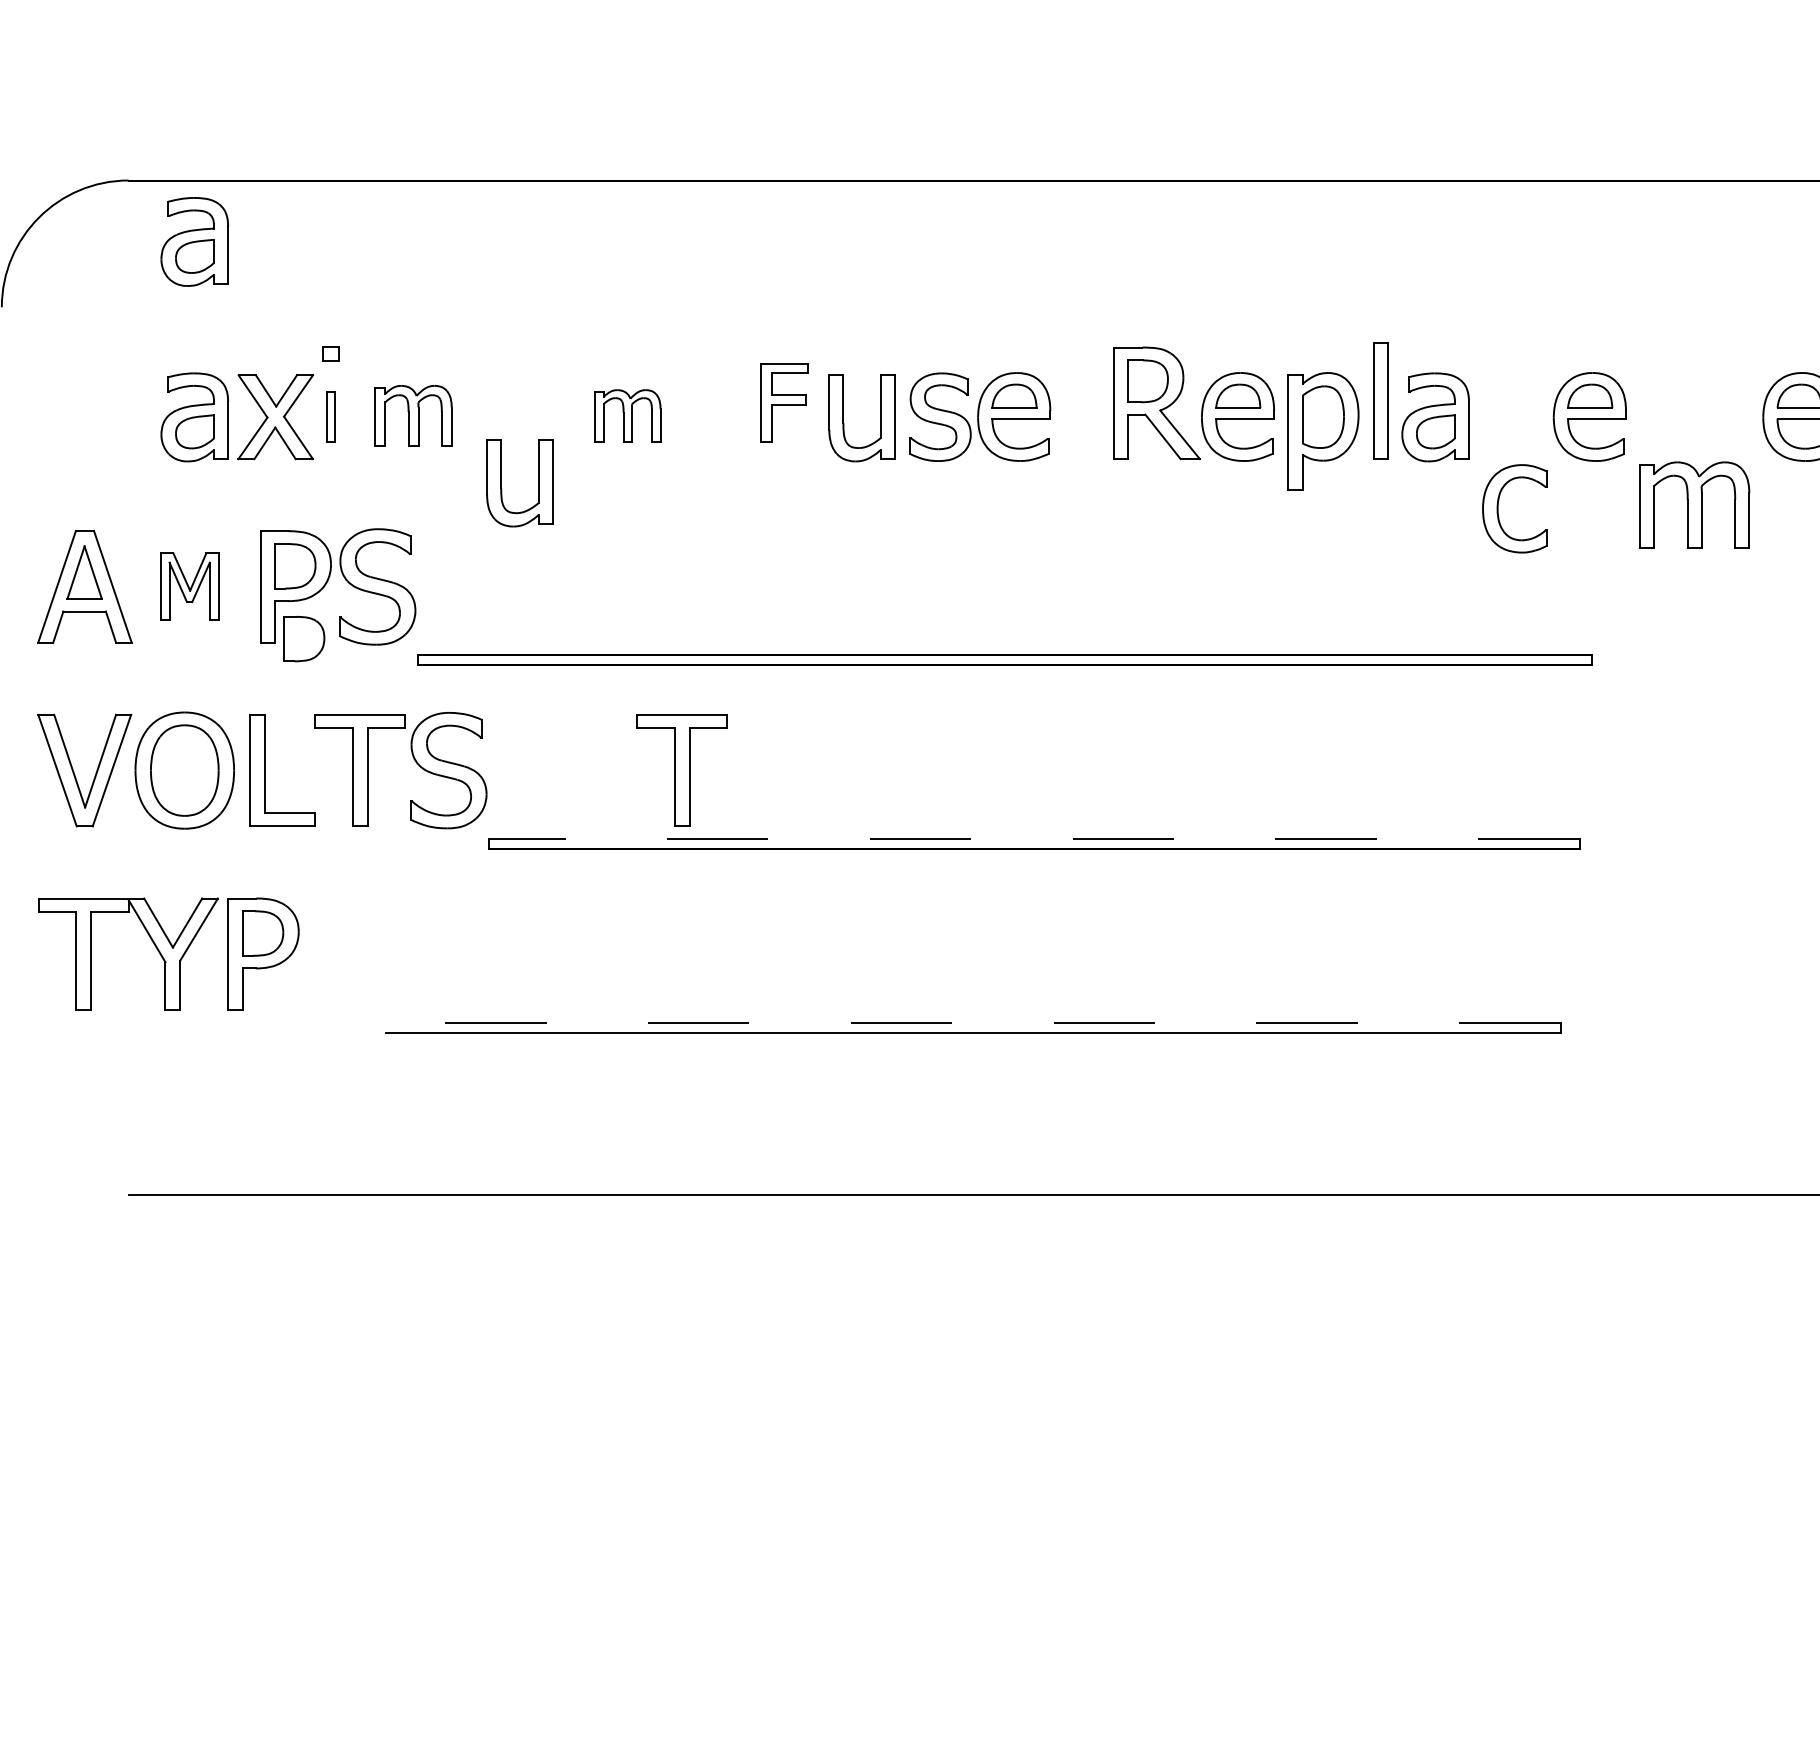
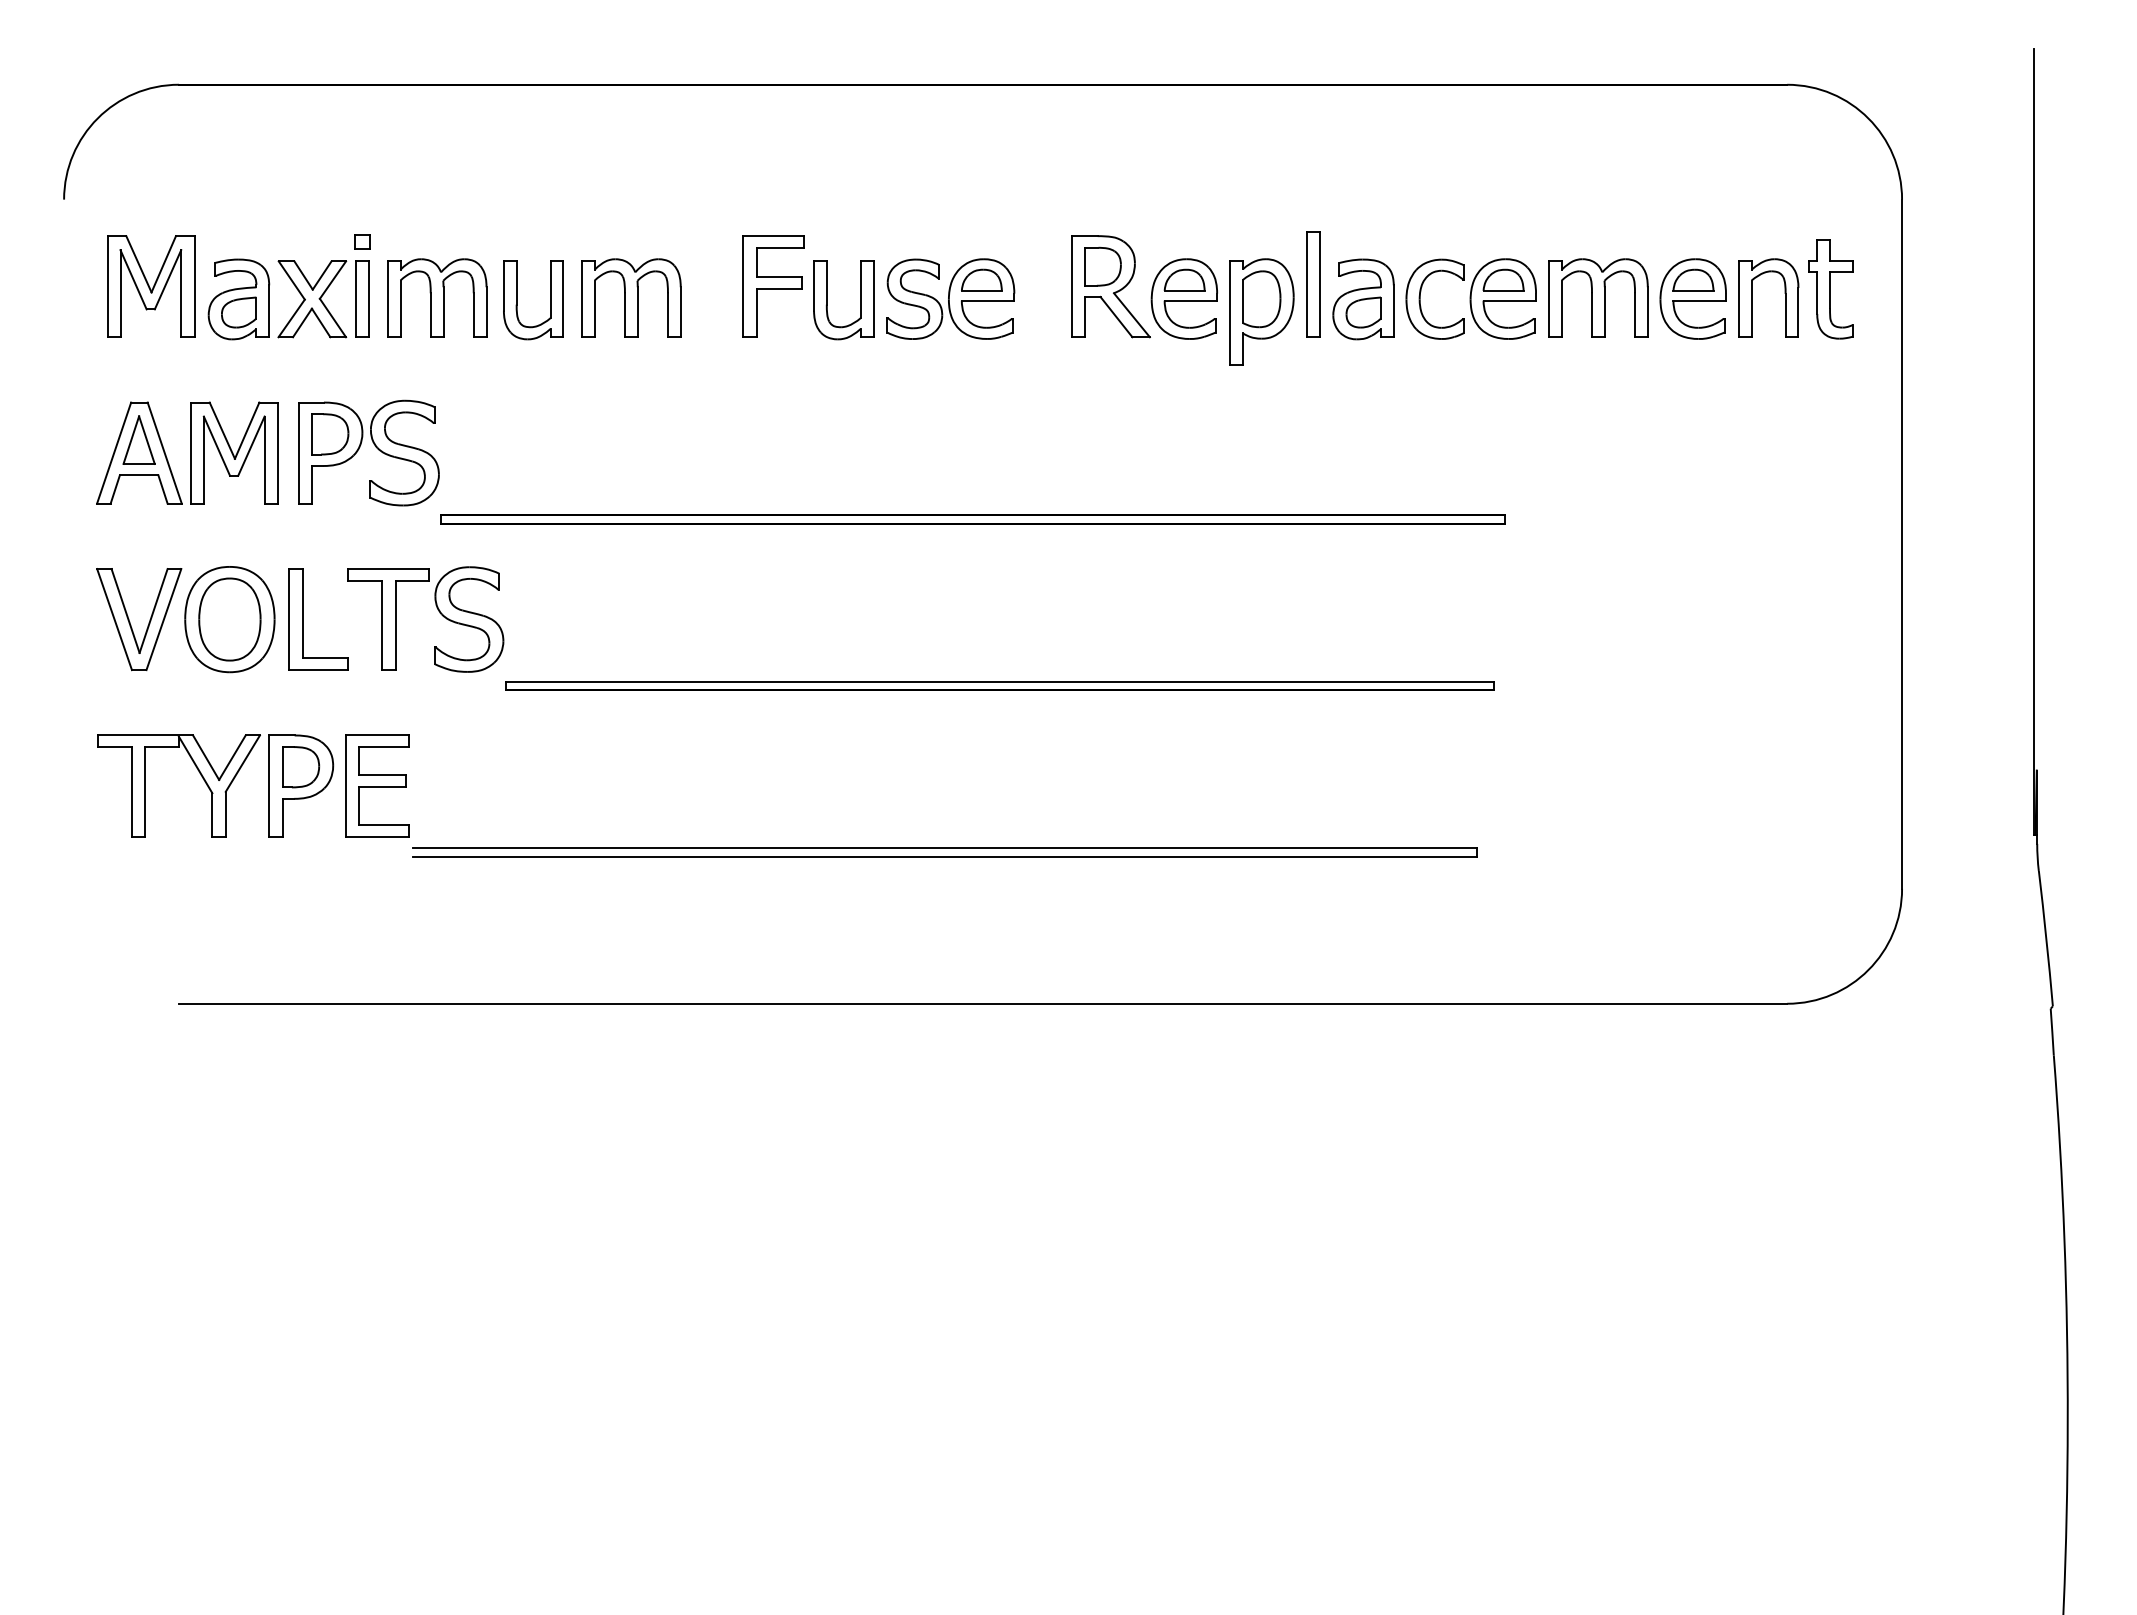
part: (194, 242) -> (238, 140), removed
part: (98, 403) -> (151, 286), added
part: (784, 403) -> (773, 286), size x1.43
part: (413, 415) -> (437, 297), size x1.43
part: (627, 415) -> (631, 297), size x1.67
part: (331, 416) -> (362, 298), size x1.67
part: (502, 483) -> (517, 300), moved
part: (1694, 504) -> (1598, 297), moved
part: (1498, 507) -> (1420, 298), moved
part: (189, 586) -> (234, 452), size x1.67
part: (304, 639) -> (338, 500), removed
part: (681, 770) -> (680, 619), removed
line: (1033, 838) -> (999, 681), dashed -> solid
part: (347, 953) -> (377, 785), added
line: (973, 1023) -> (944, 848), dashed -> solid

